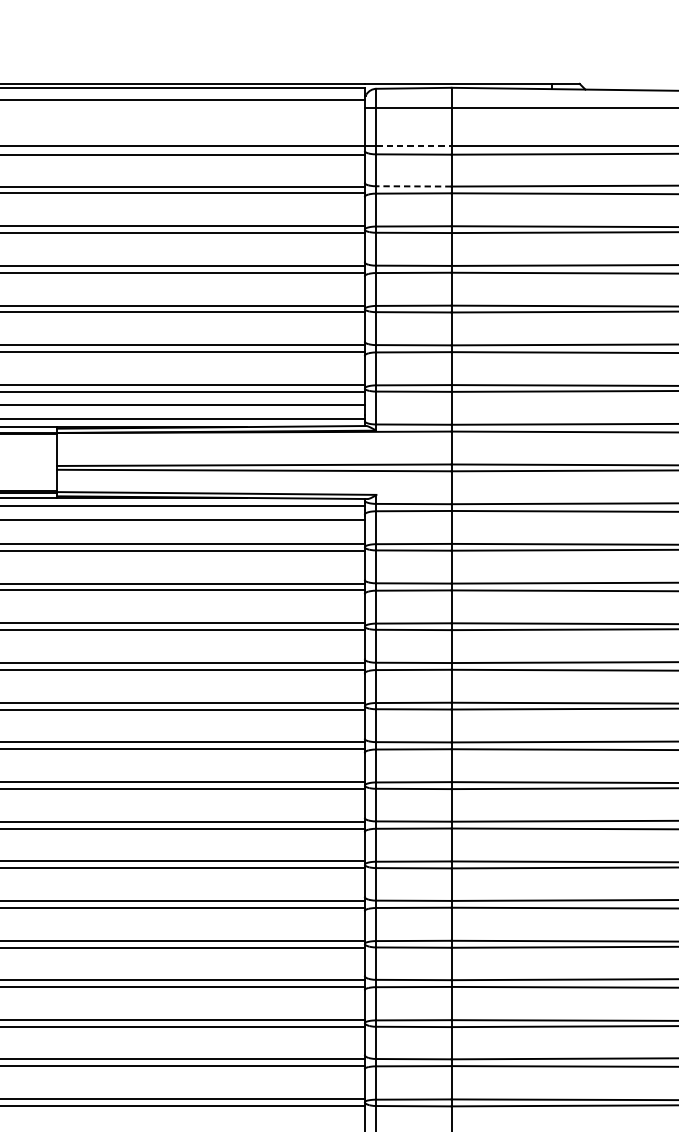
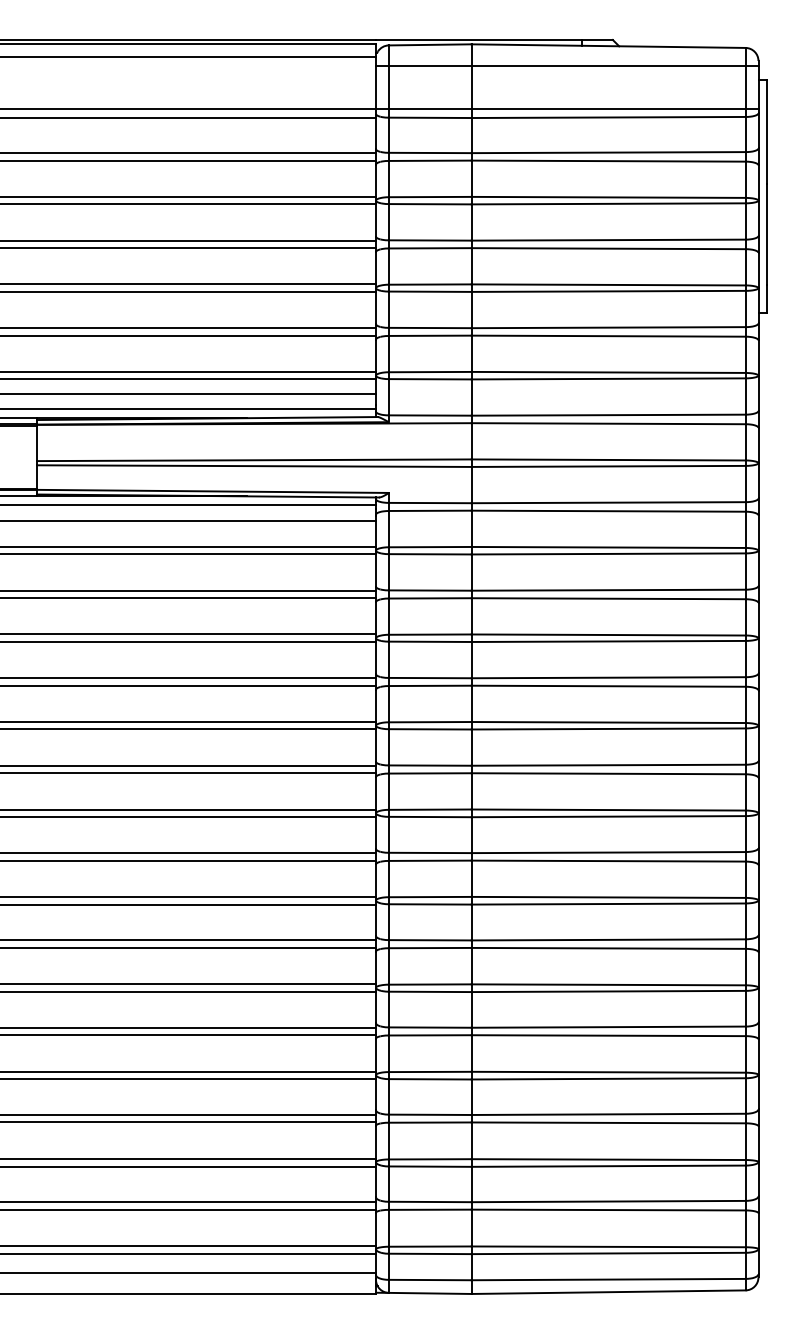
line: (414, 146) -> (430, 108), dashed -> solid
line: (413, 185) -> (429, 152), dashed -> solid

